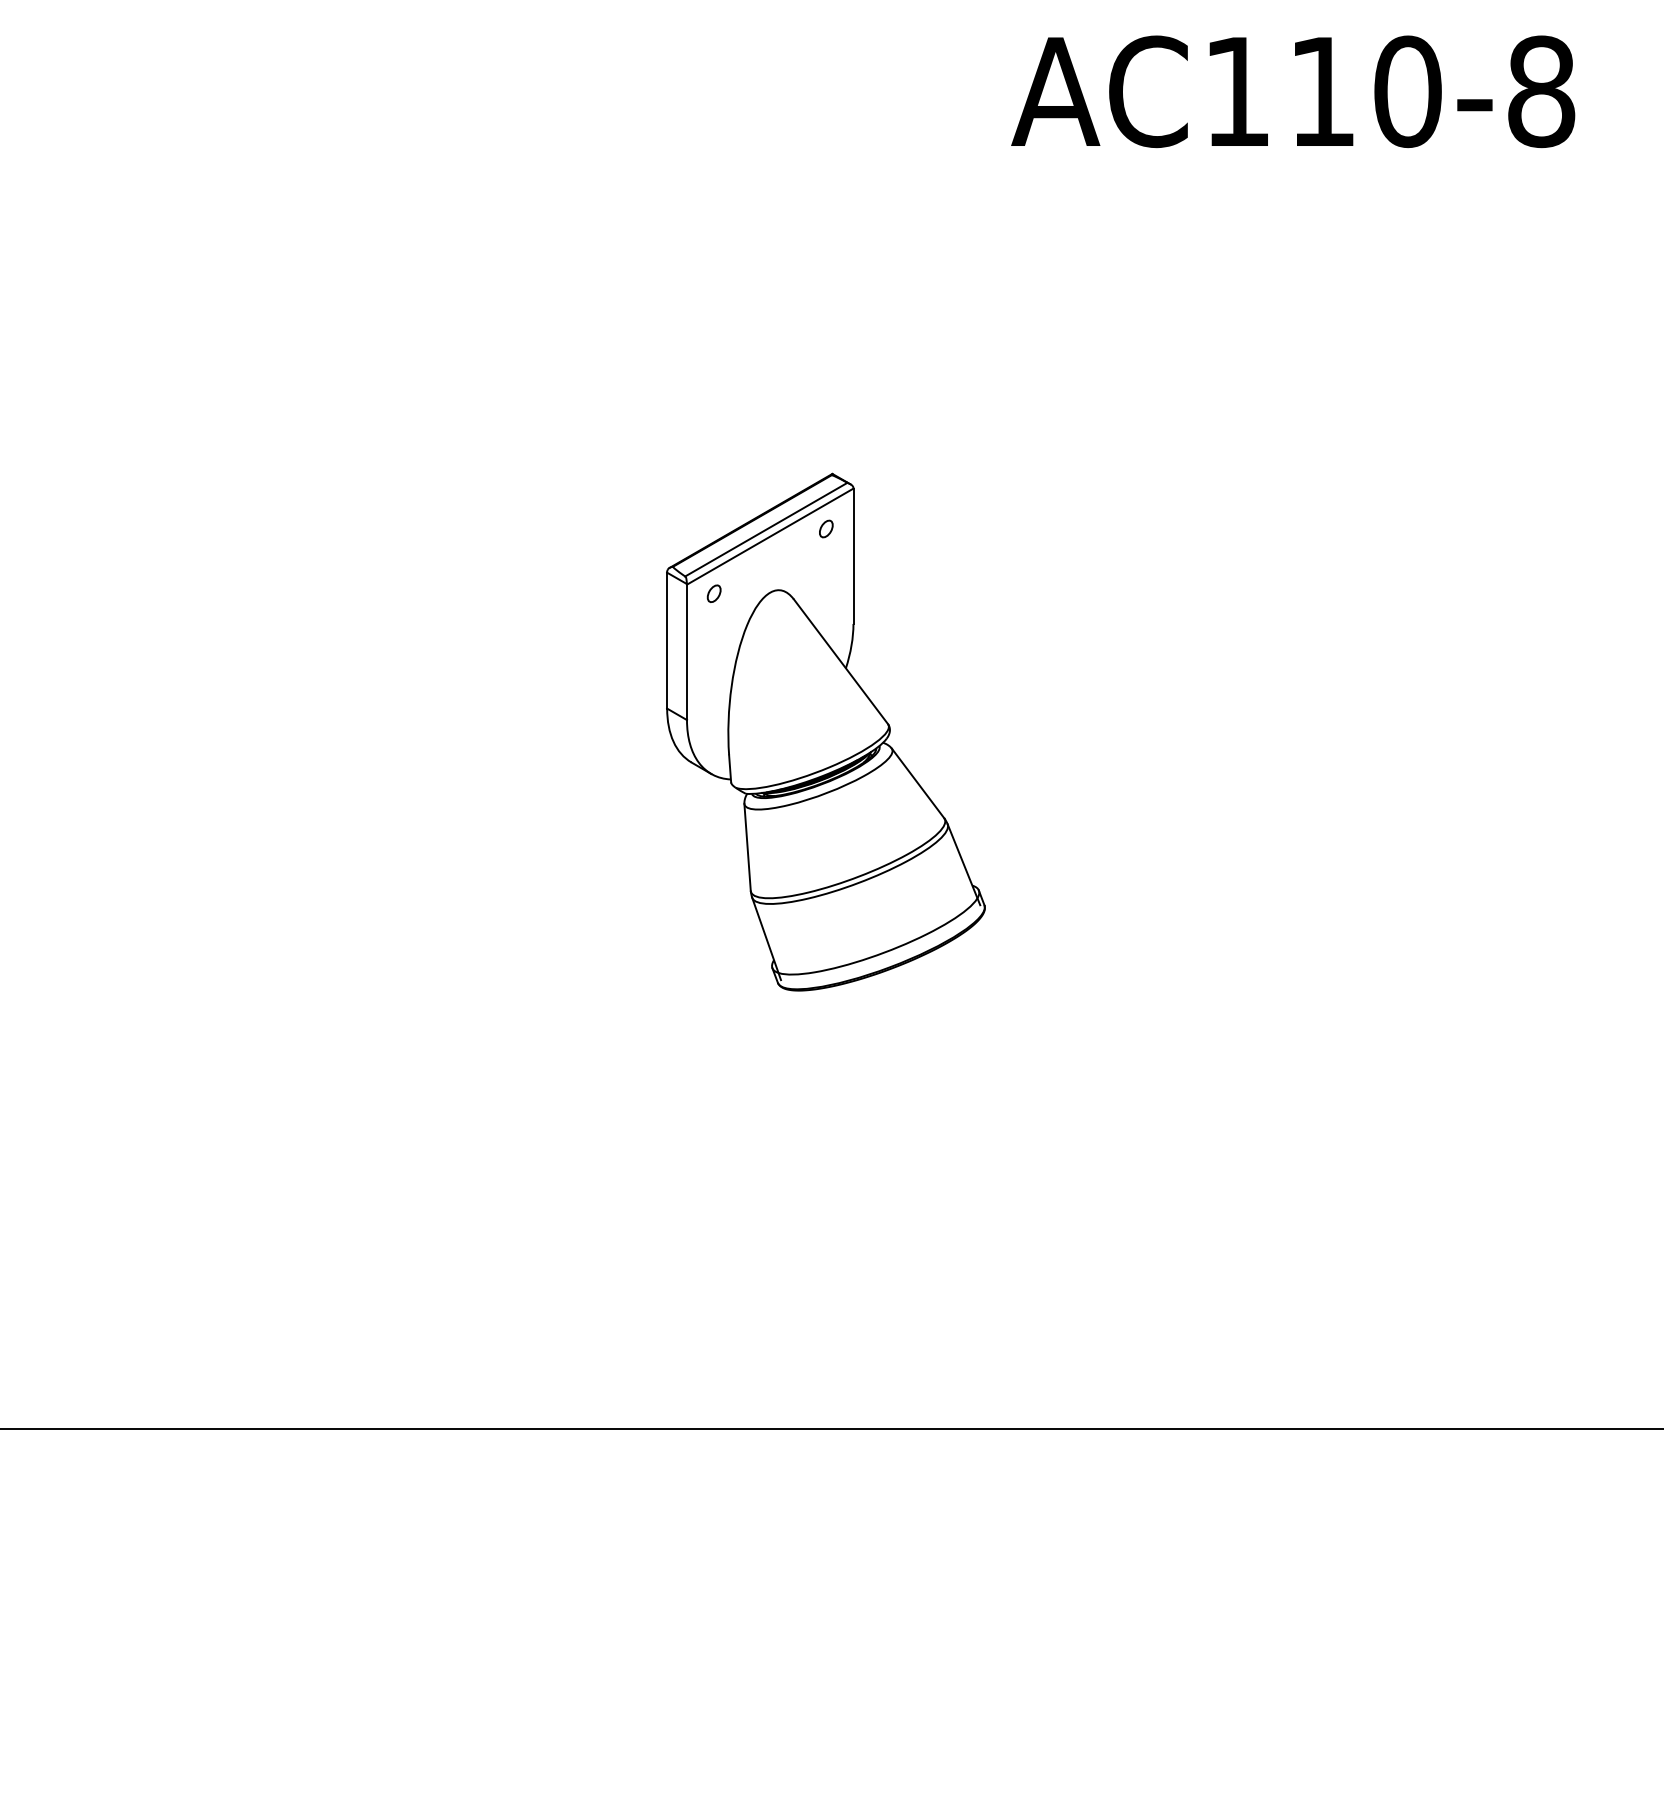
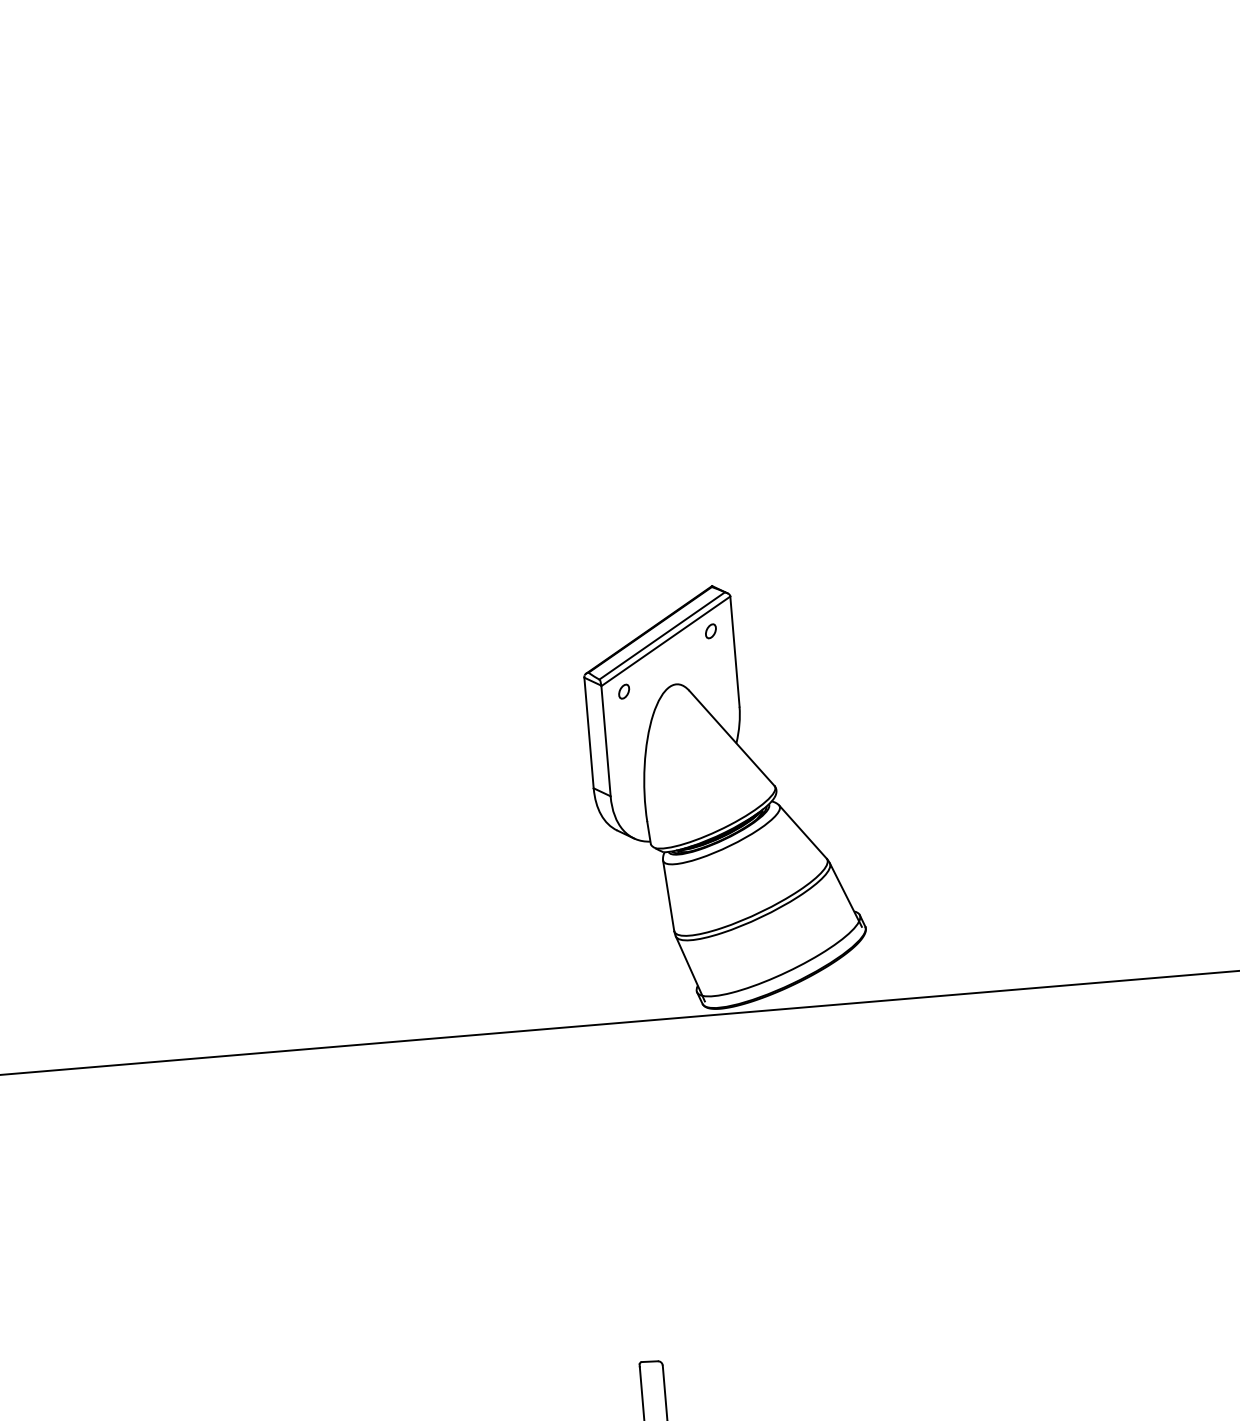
part: (825, 731) -> (724, 796), moved

